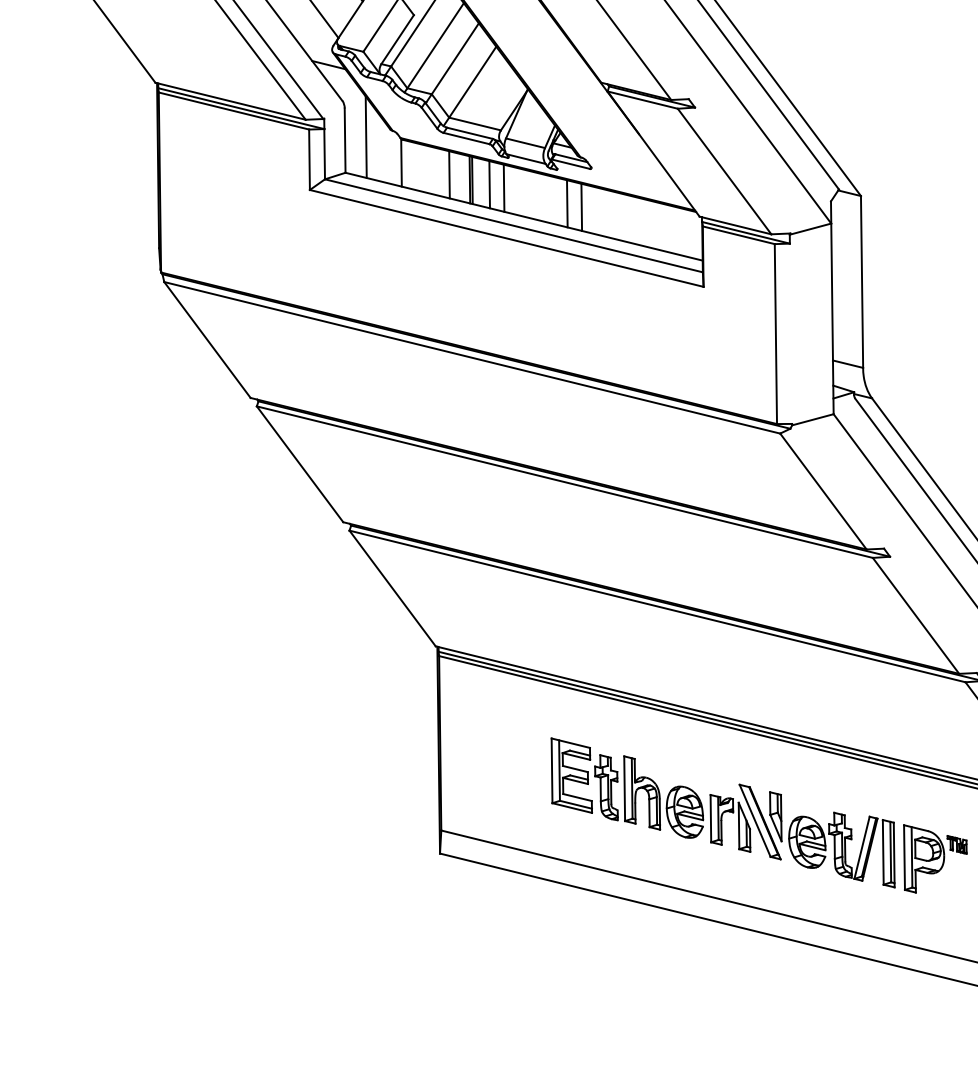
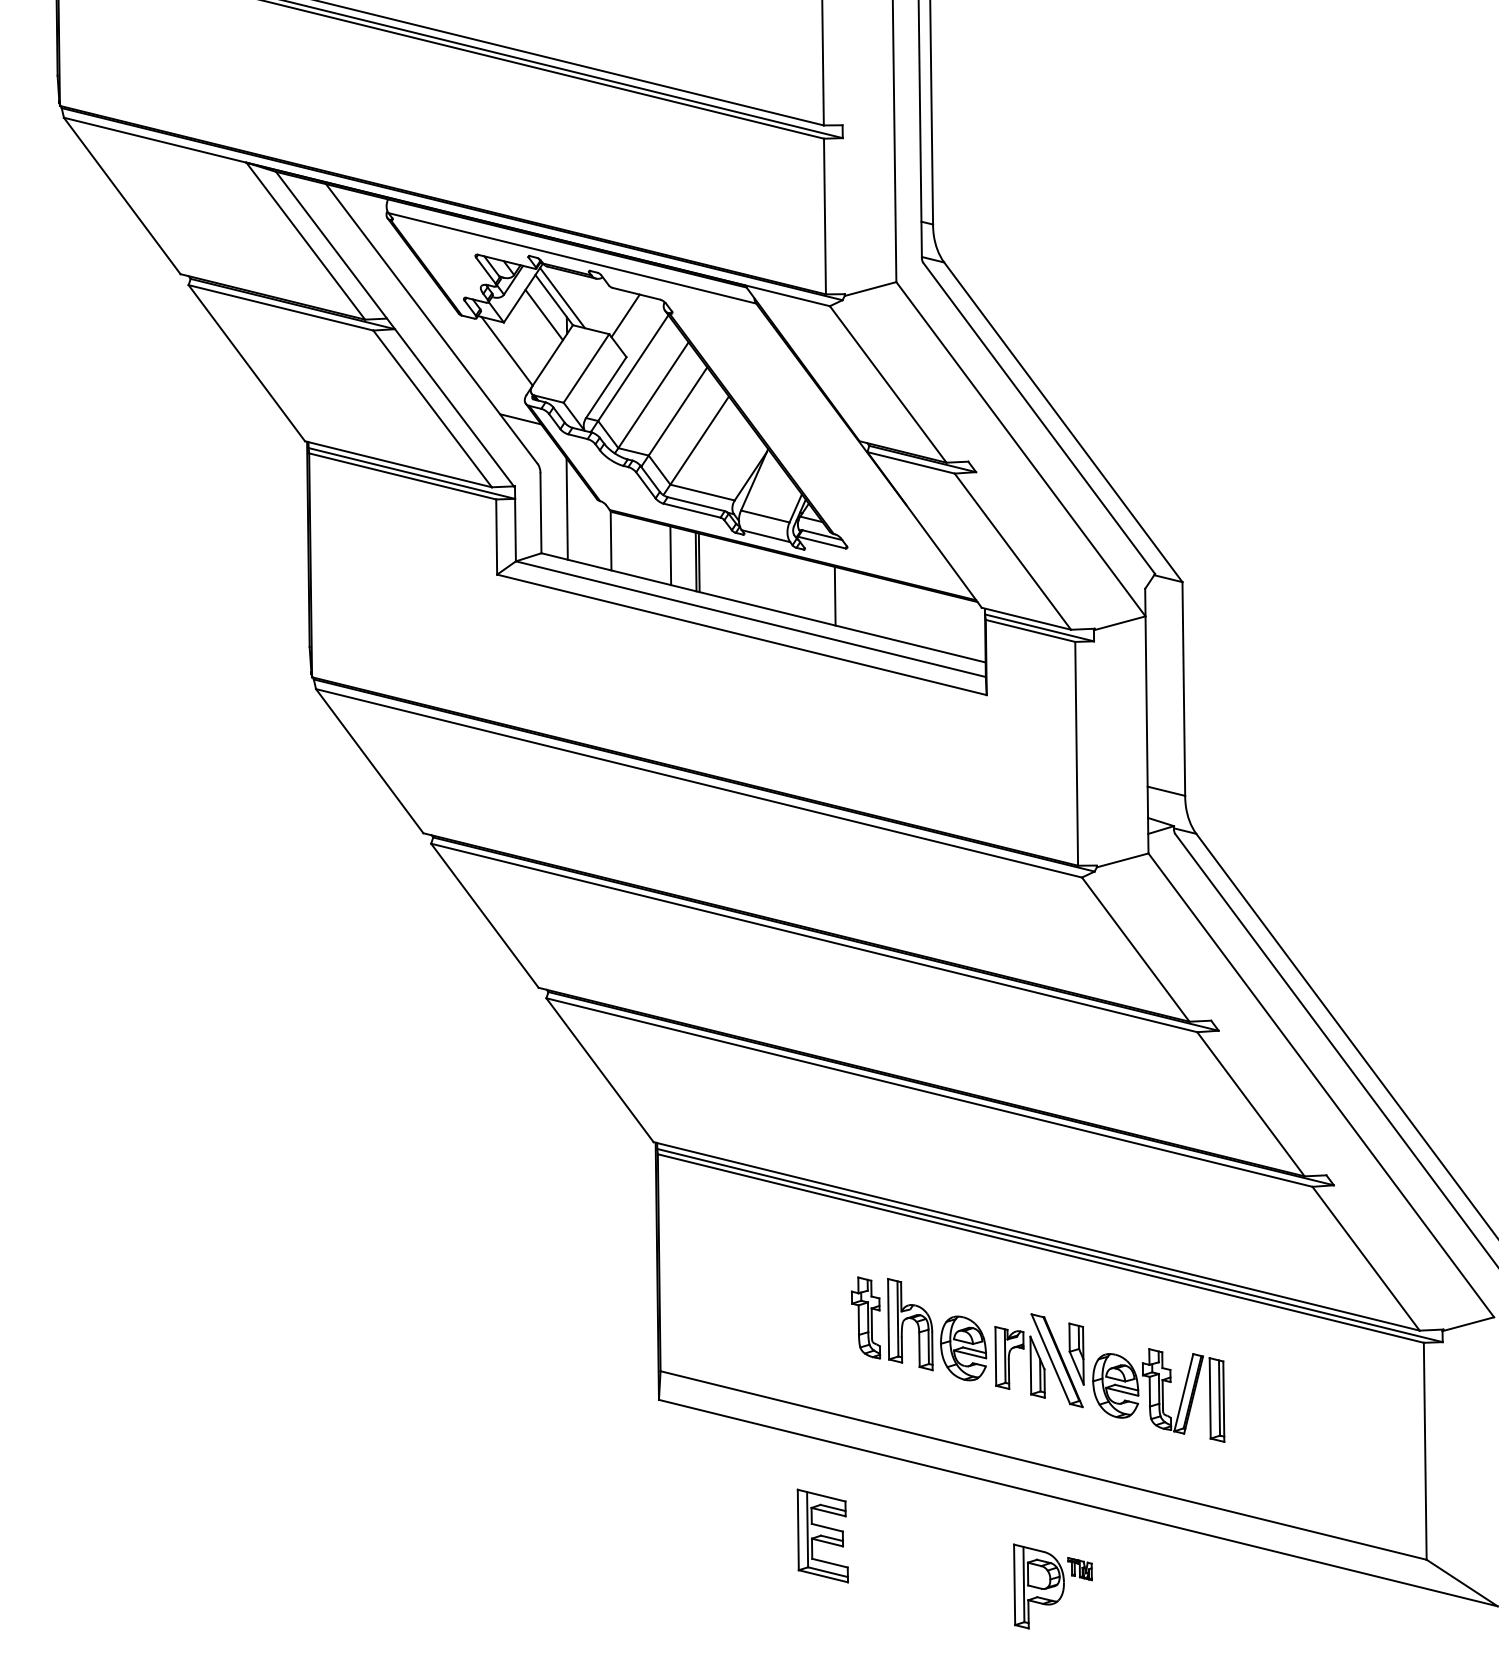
line: (489, 184) -> (720, 567), removed
line: (503, 188) -> (738, 572), removed
line: (566, 203) -> (816, 591), removed
part: (571, 775) -> (822, 1535), moved
part: (934, 858) -> (1052, 1586), moved

